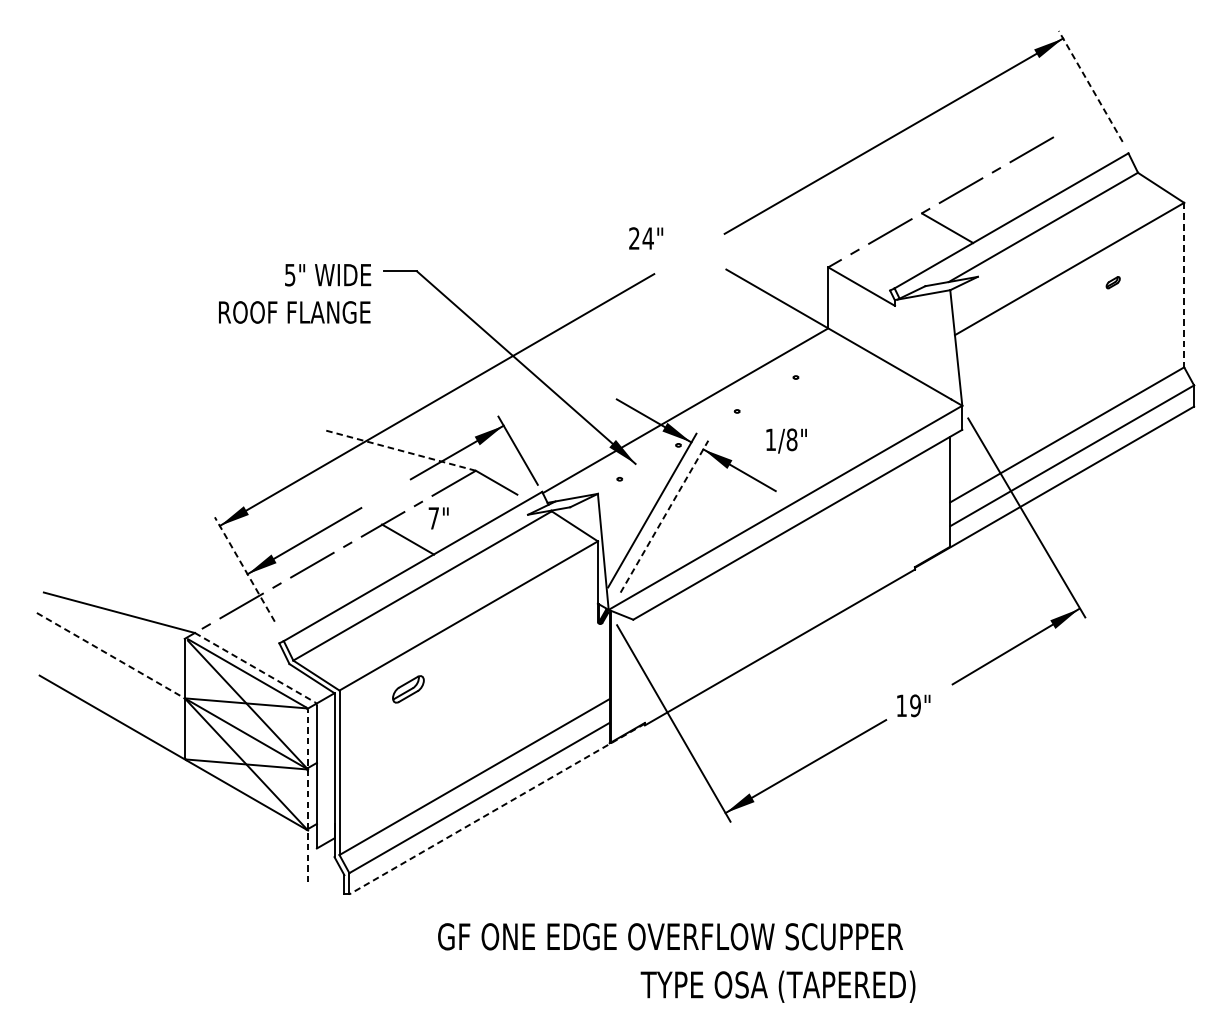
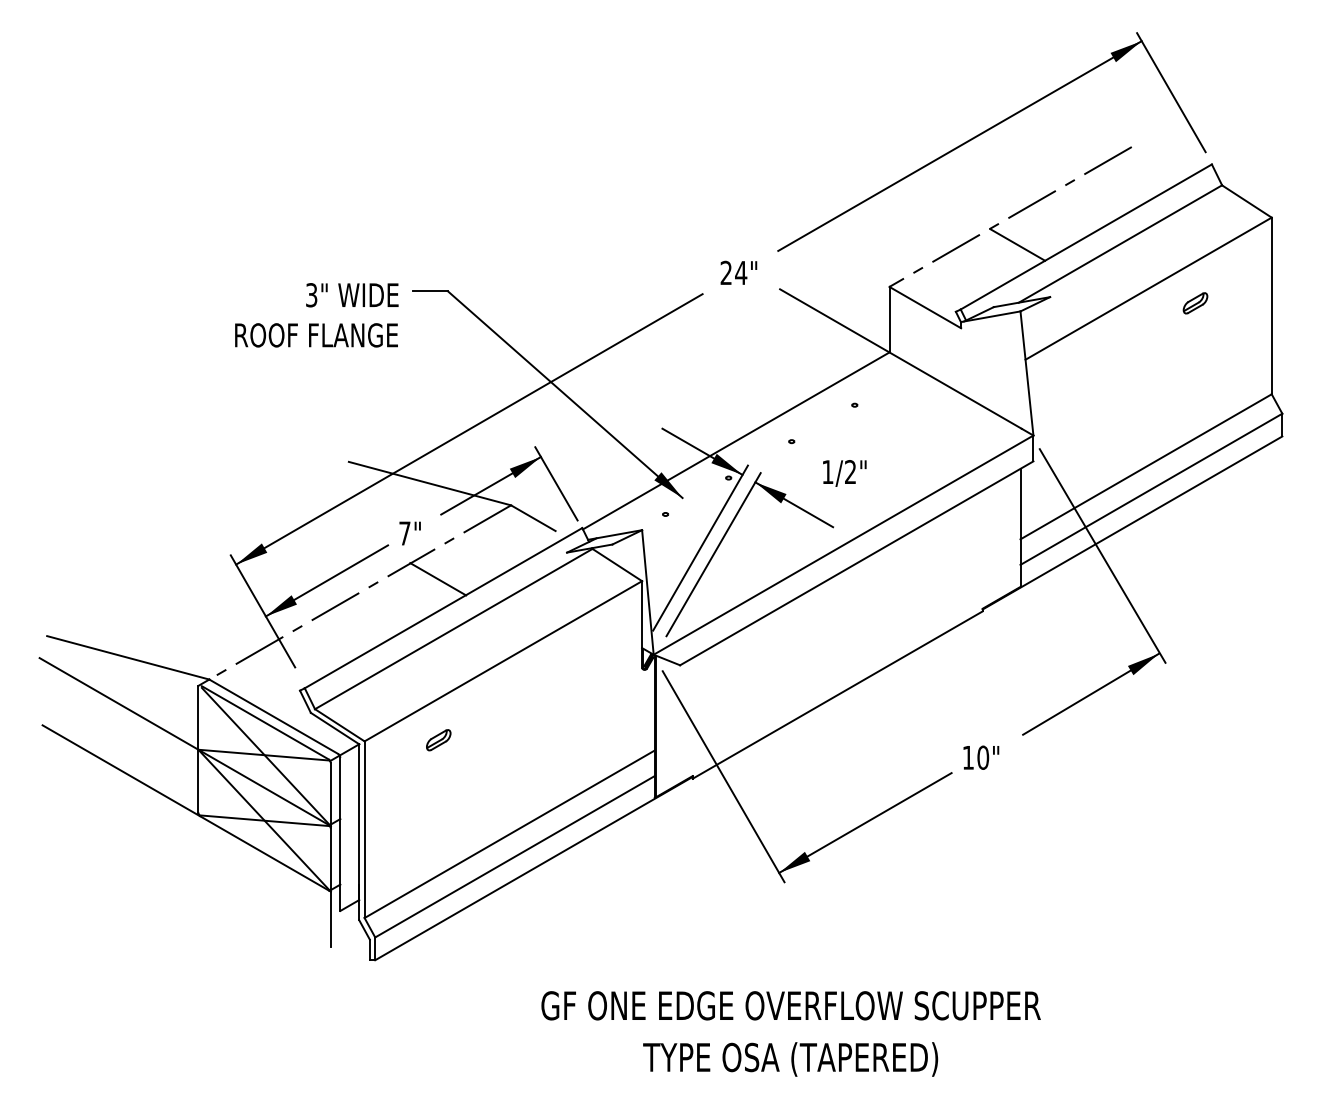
line: (1090, 86) -> (1171, 92), dashed -> solid
text: (645, 238) -> (738, 272), moved
text: (290, 274) -> (311, 294), 5" -> 3"
part: (1113, 282) -> (1195, 303), size x1.67
line: (1183, 285) -> (1271, 306), dashed -> solid
text: (791, 440) -> (850, 472), 1/8" -> 1/2"
line: (399, 450) -> (429, 483), dashed -> solid
line: (664, 516) -> (713, 554), dashed -> solid
text: (438, 518) -> (409, 533), moved
line: (244, 569) -> (262, 611), dashed -> solid
line: (111, 655) -> (119, 703), dashed -> solid
line: (255, 667) -> (274, 716), dashed -> solid
part: (408, 689) -> (438, 740), size x0.71
text: (915, 705) -> (983, 757), 19" -> 10"
line: (307, 796) -> (330, 855), dashed -> solid
line: (496, 808) -> (533, 868), dashed -> solid
text: (669, 936) -> (790, 1005), moved
text: (777, 986) -> (790, 1059), moved

